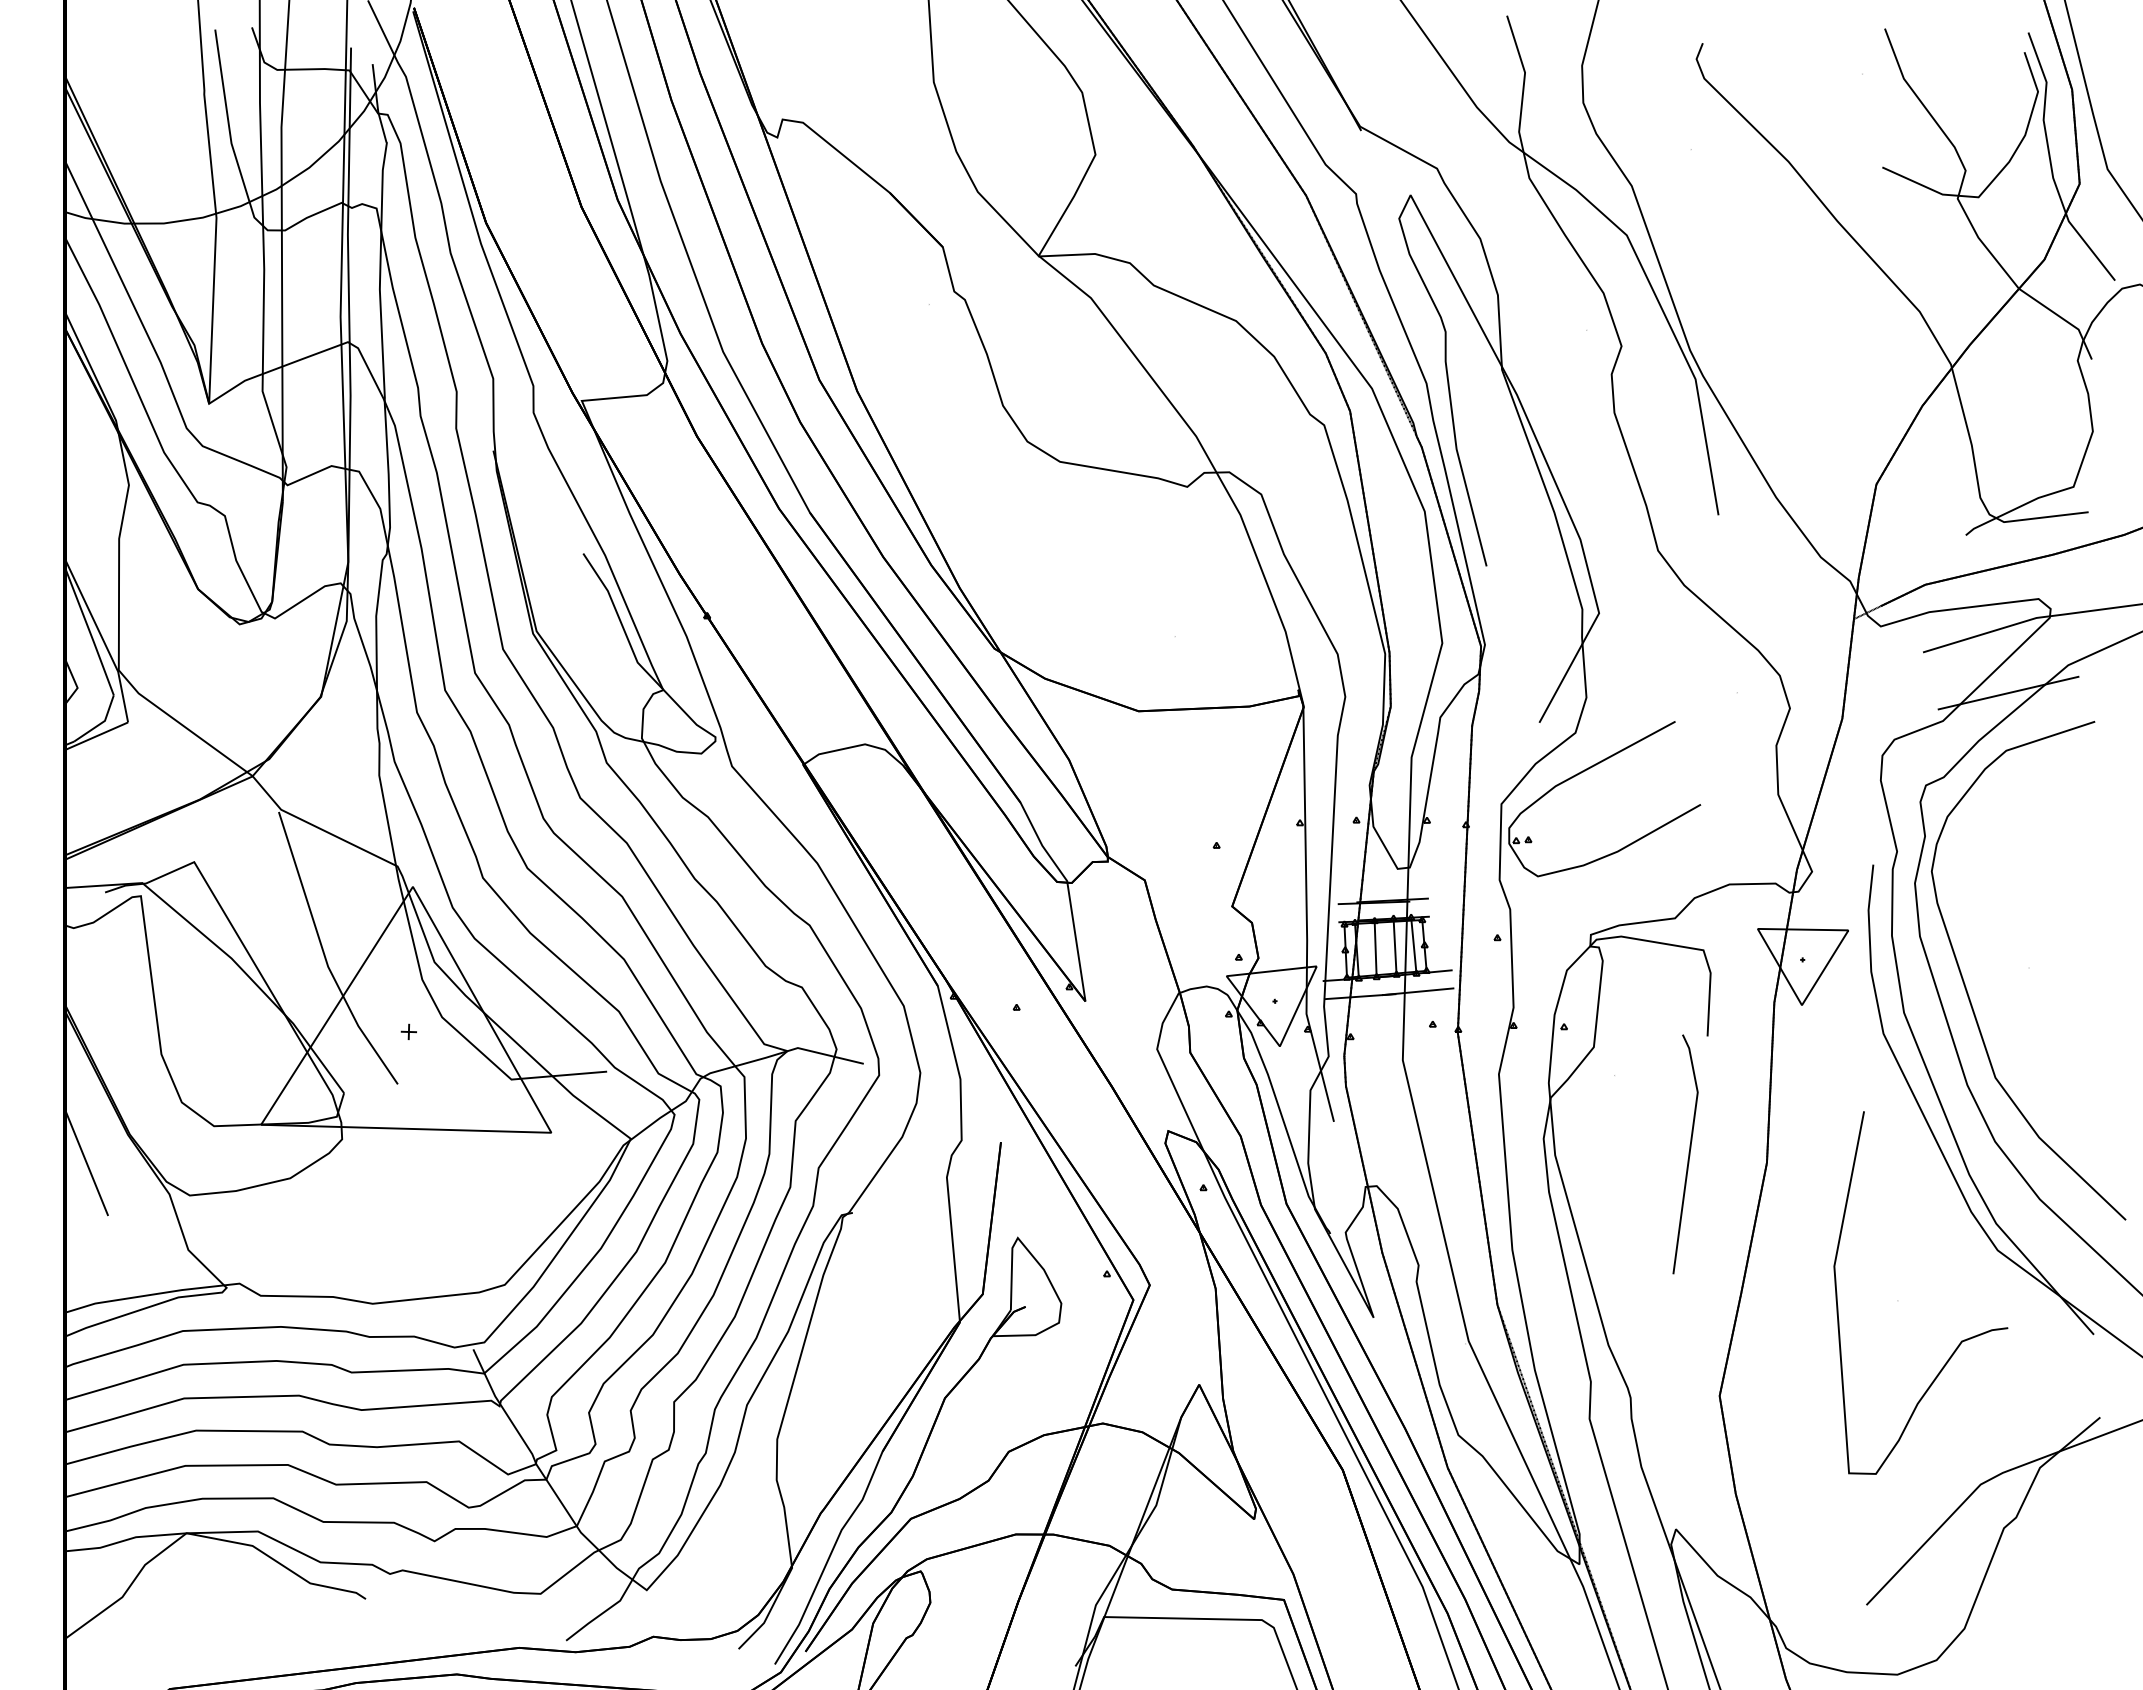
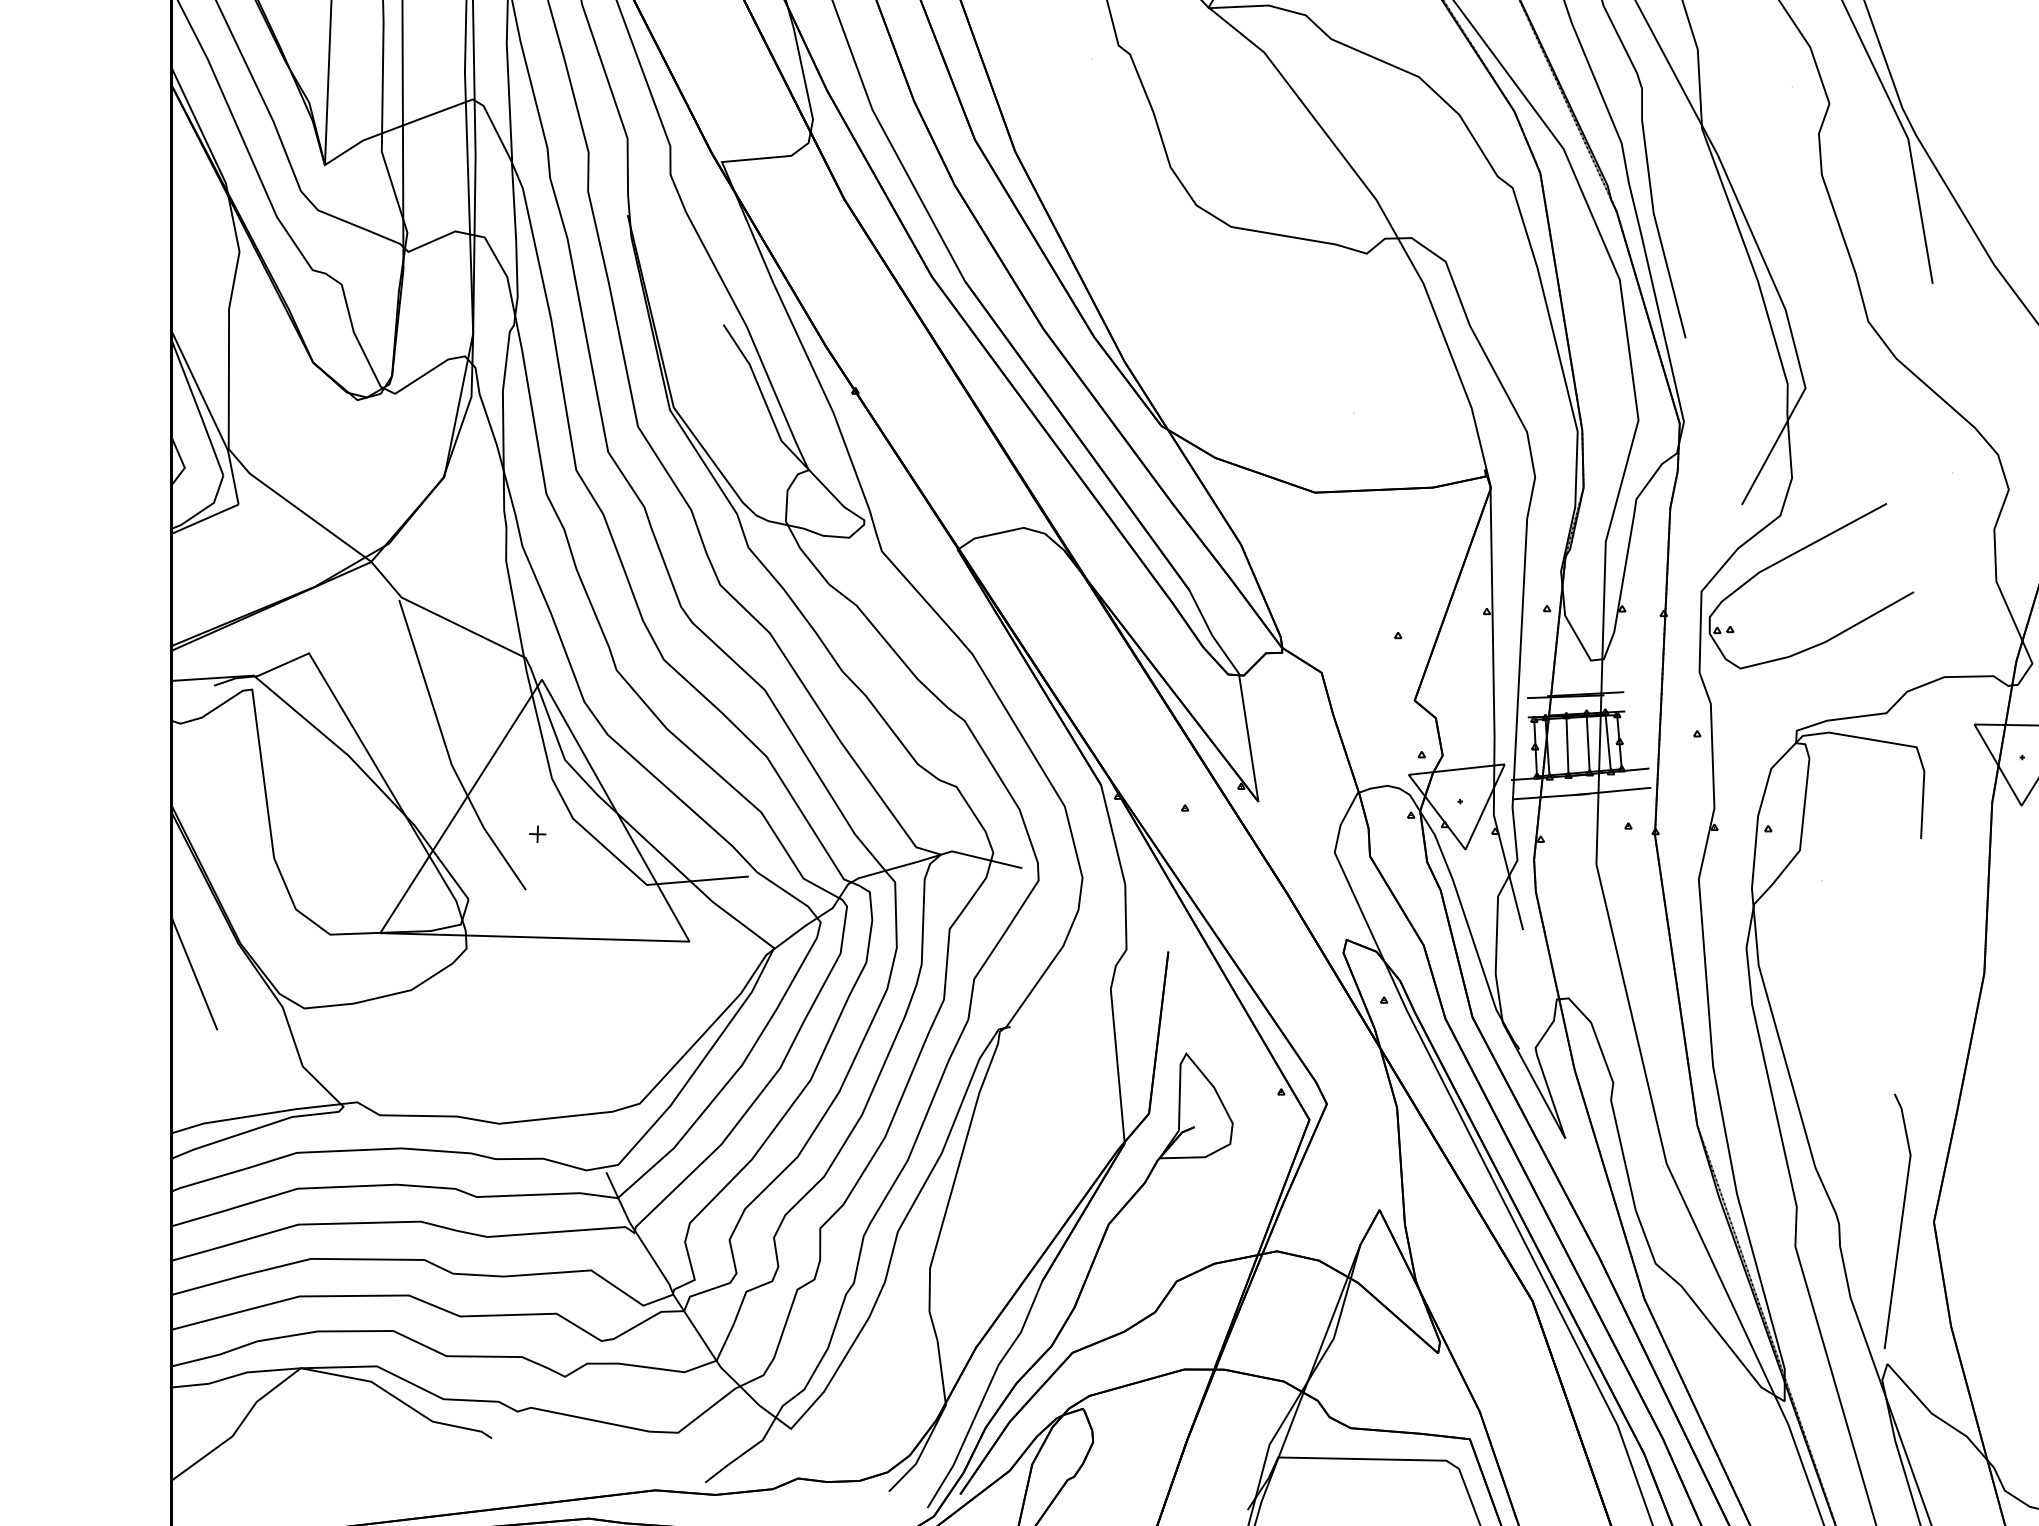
line: (1688, 1154) -> (1900, 1221), moved

